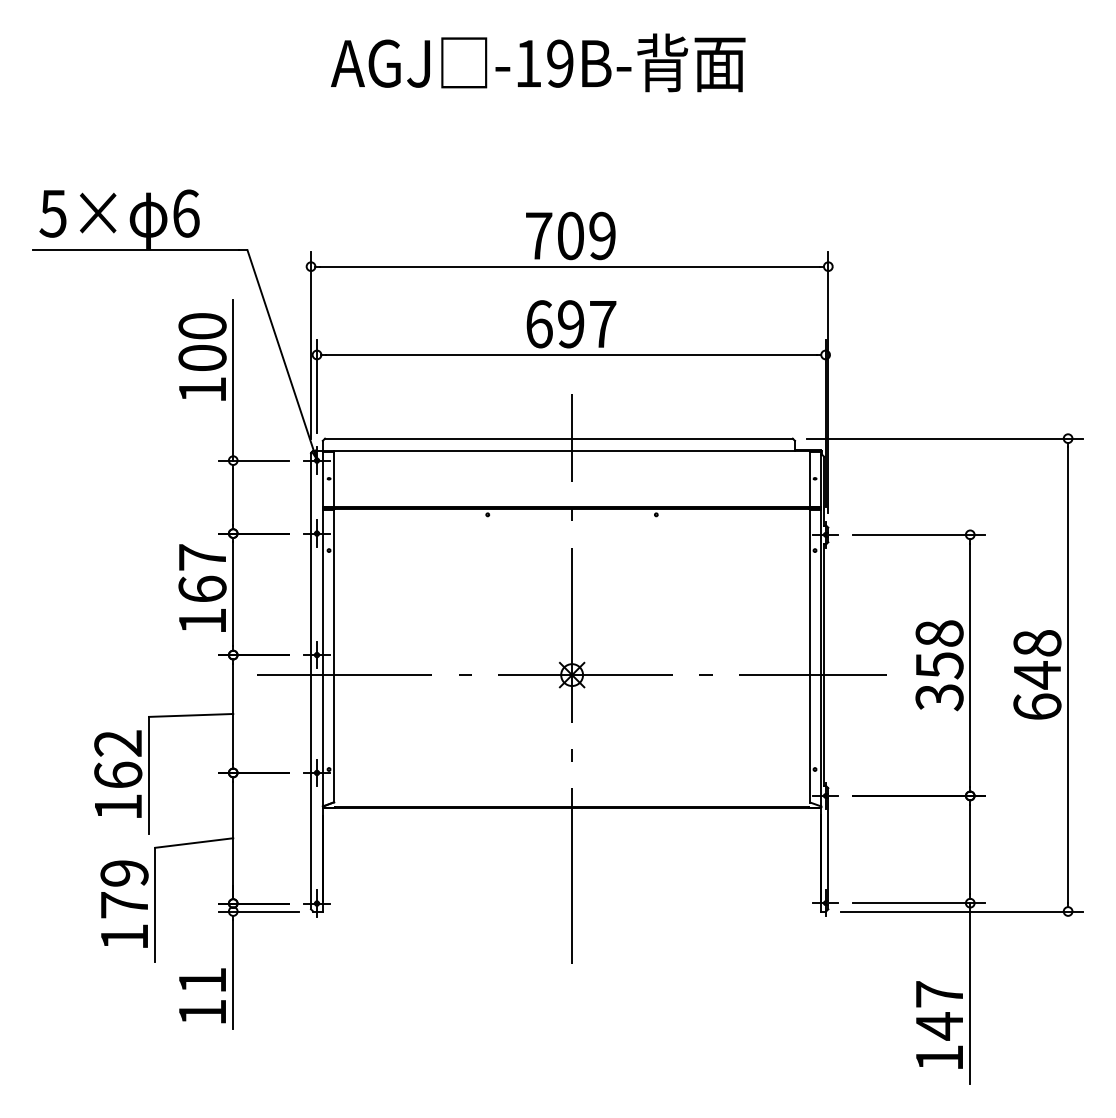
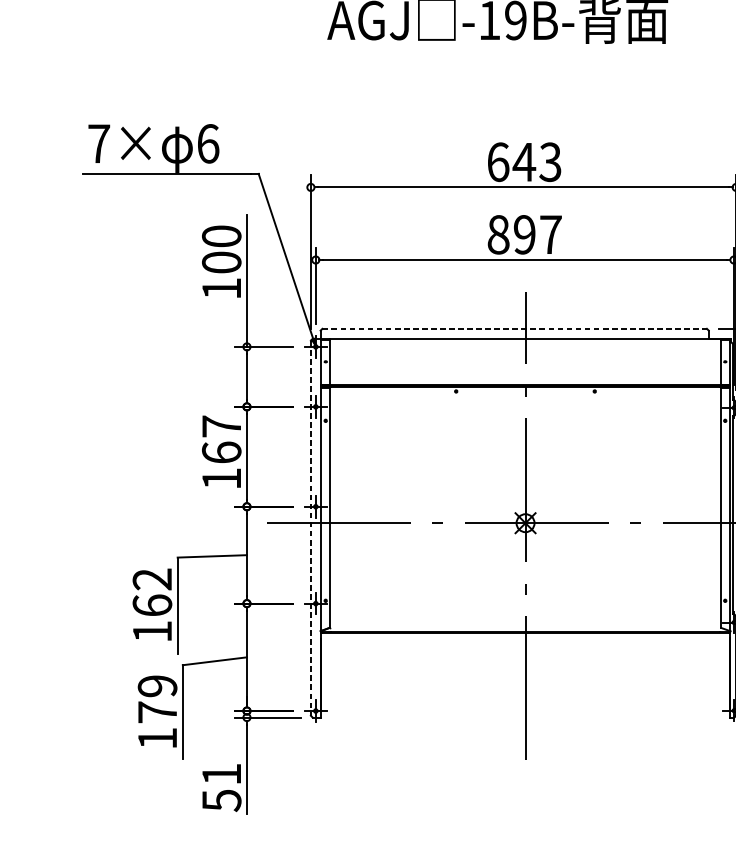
text: (52, 213) -> (98, 143), 5× -> 7×
text: (570, 235) -> (524, 161), 709 -> 643
text: (539, 324) -> (498, 234), 697 -> 897
line: (558, 438) -> (514, 328), solid -> dashed
line: (311, 681) -> (311, 528), solid -> dashed
text: (202, 1012) -> (221, 800), 11 -> 51

